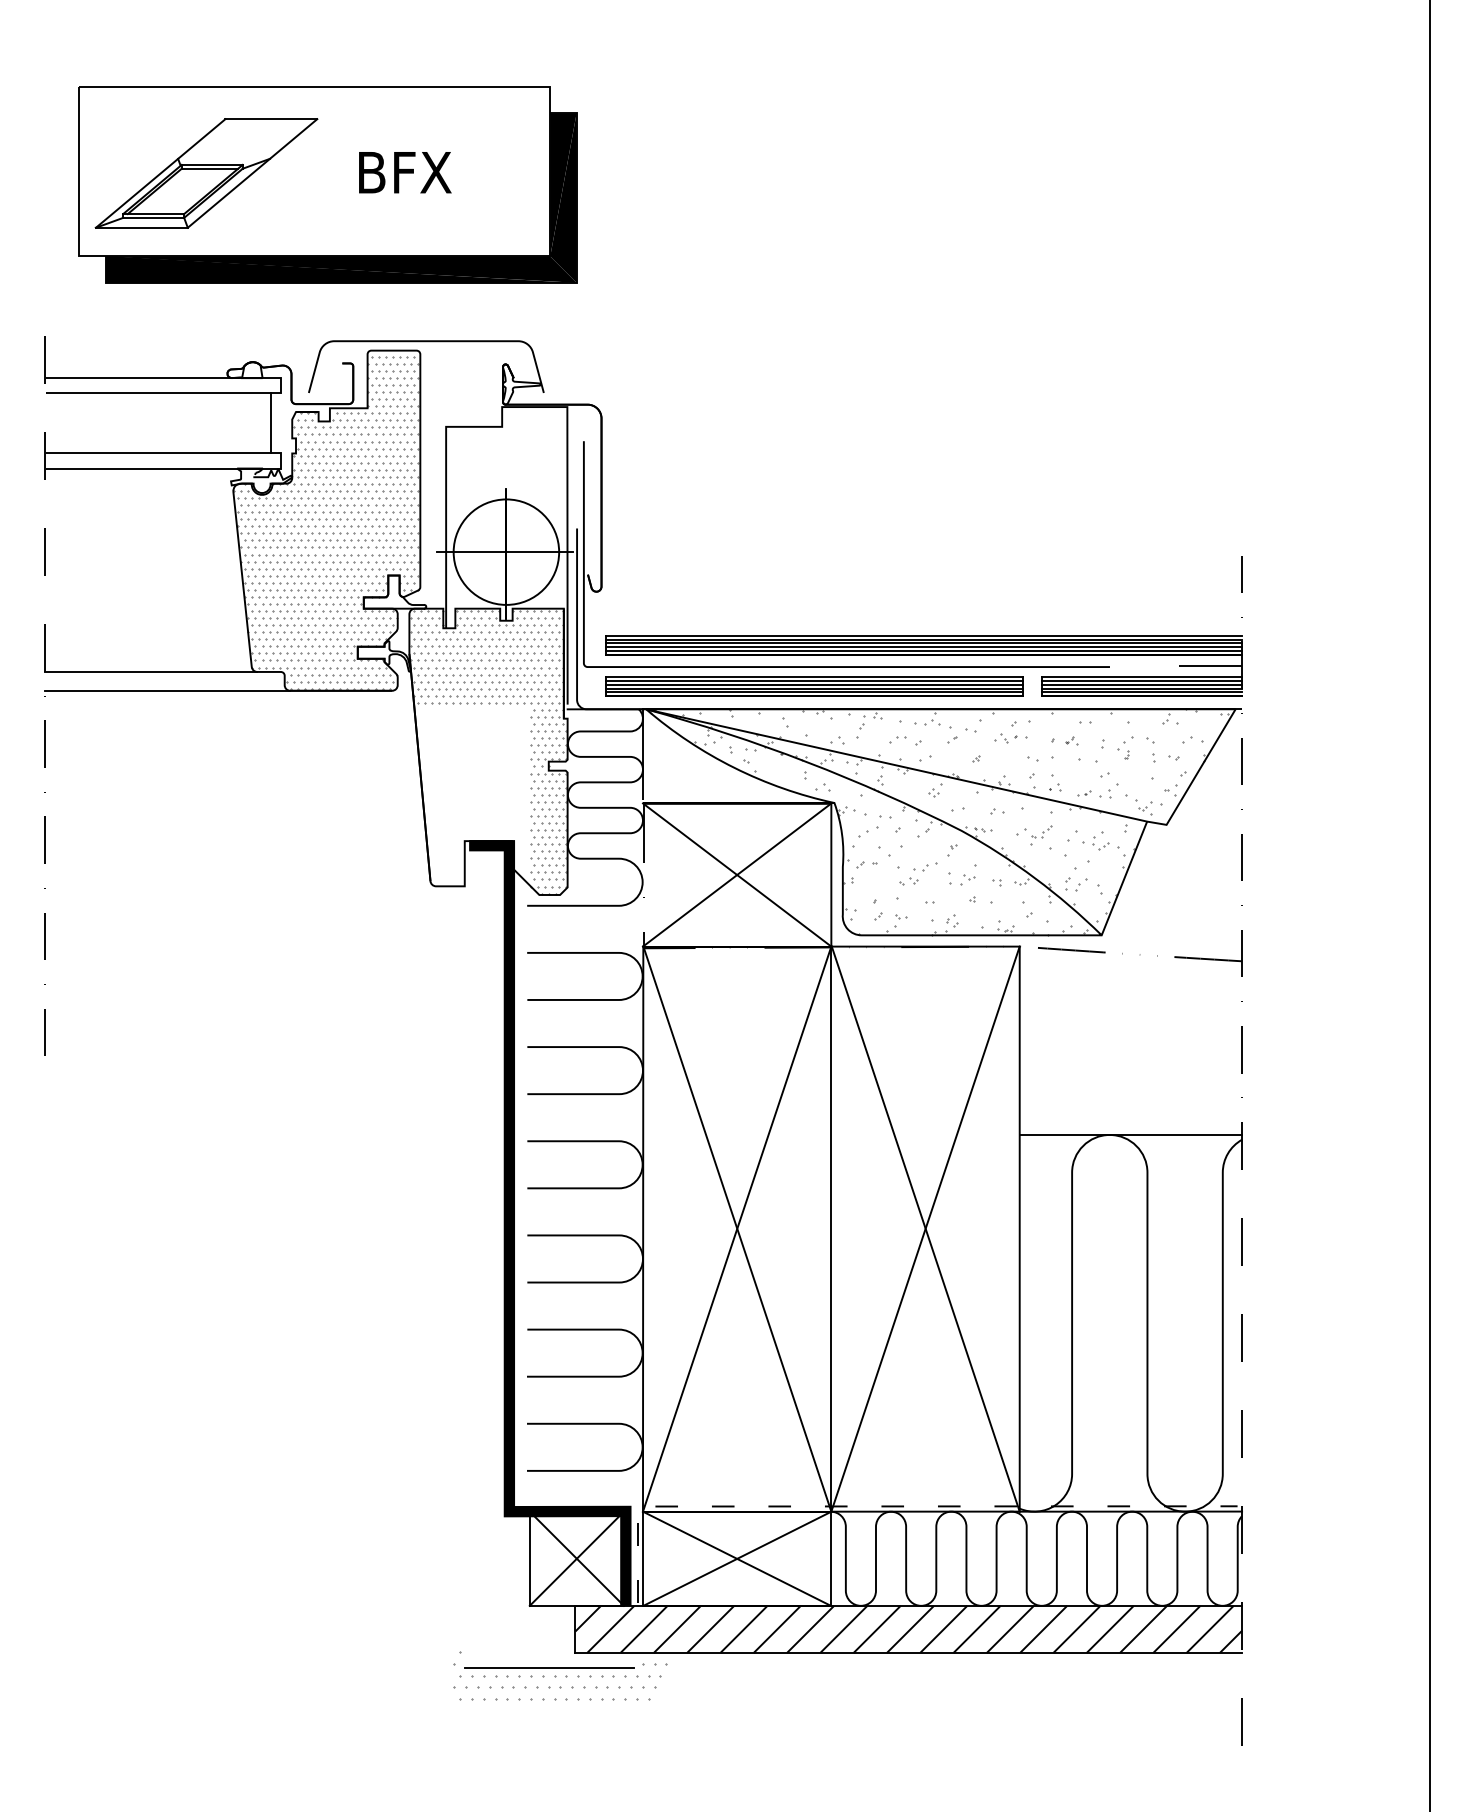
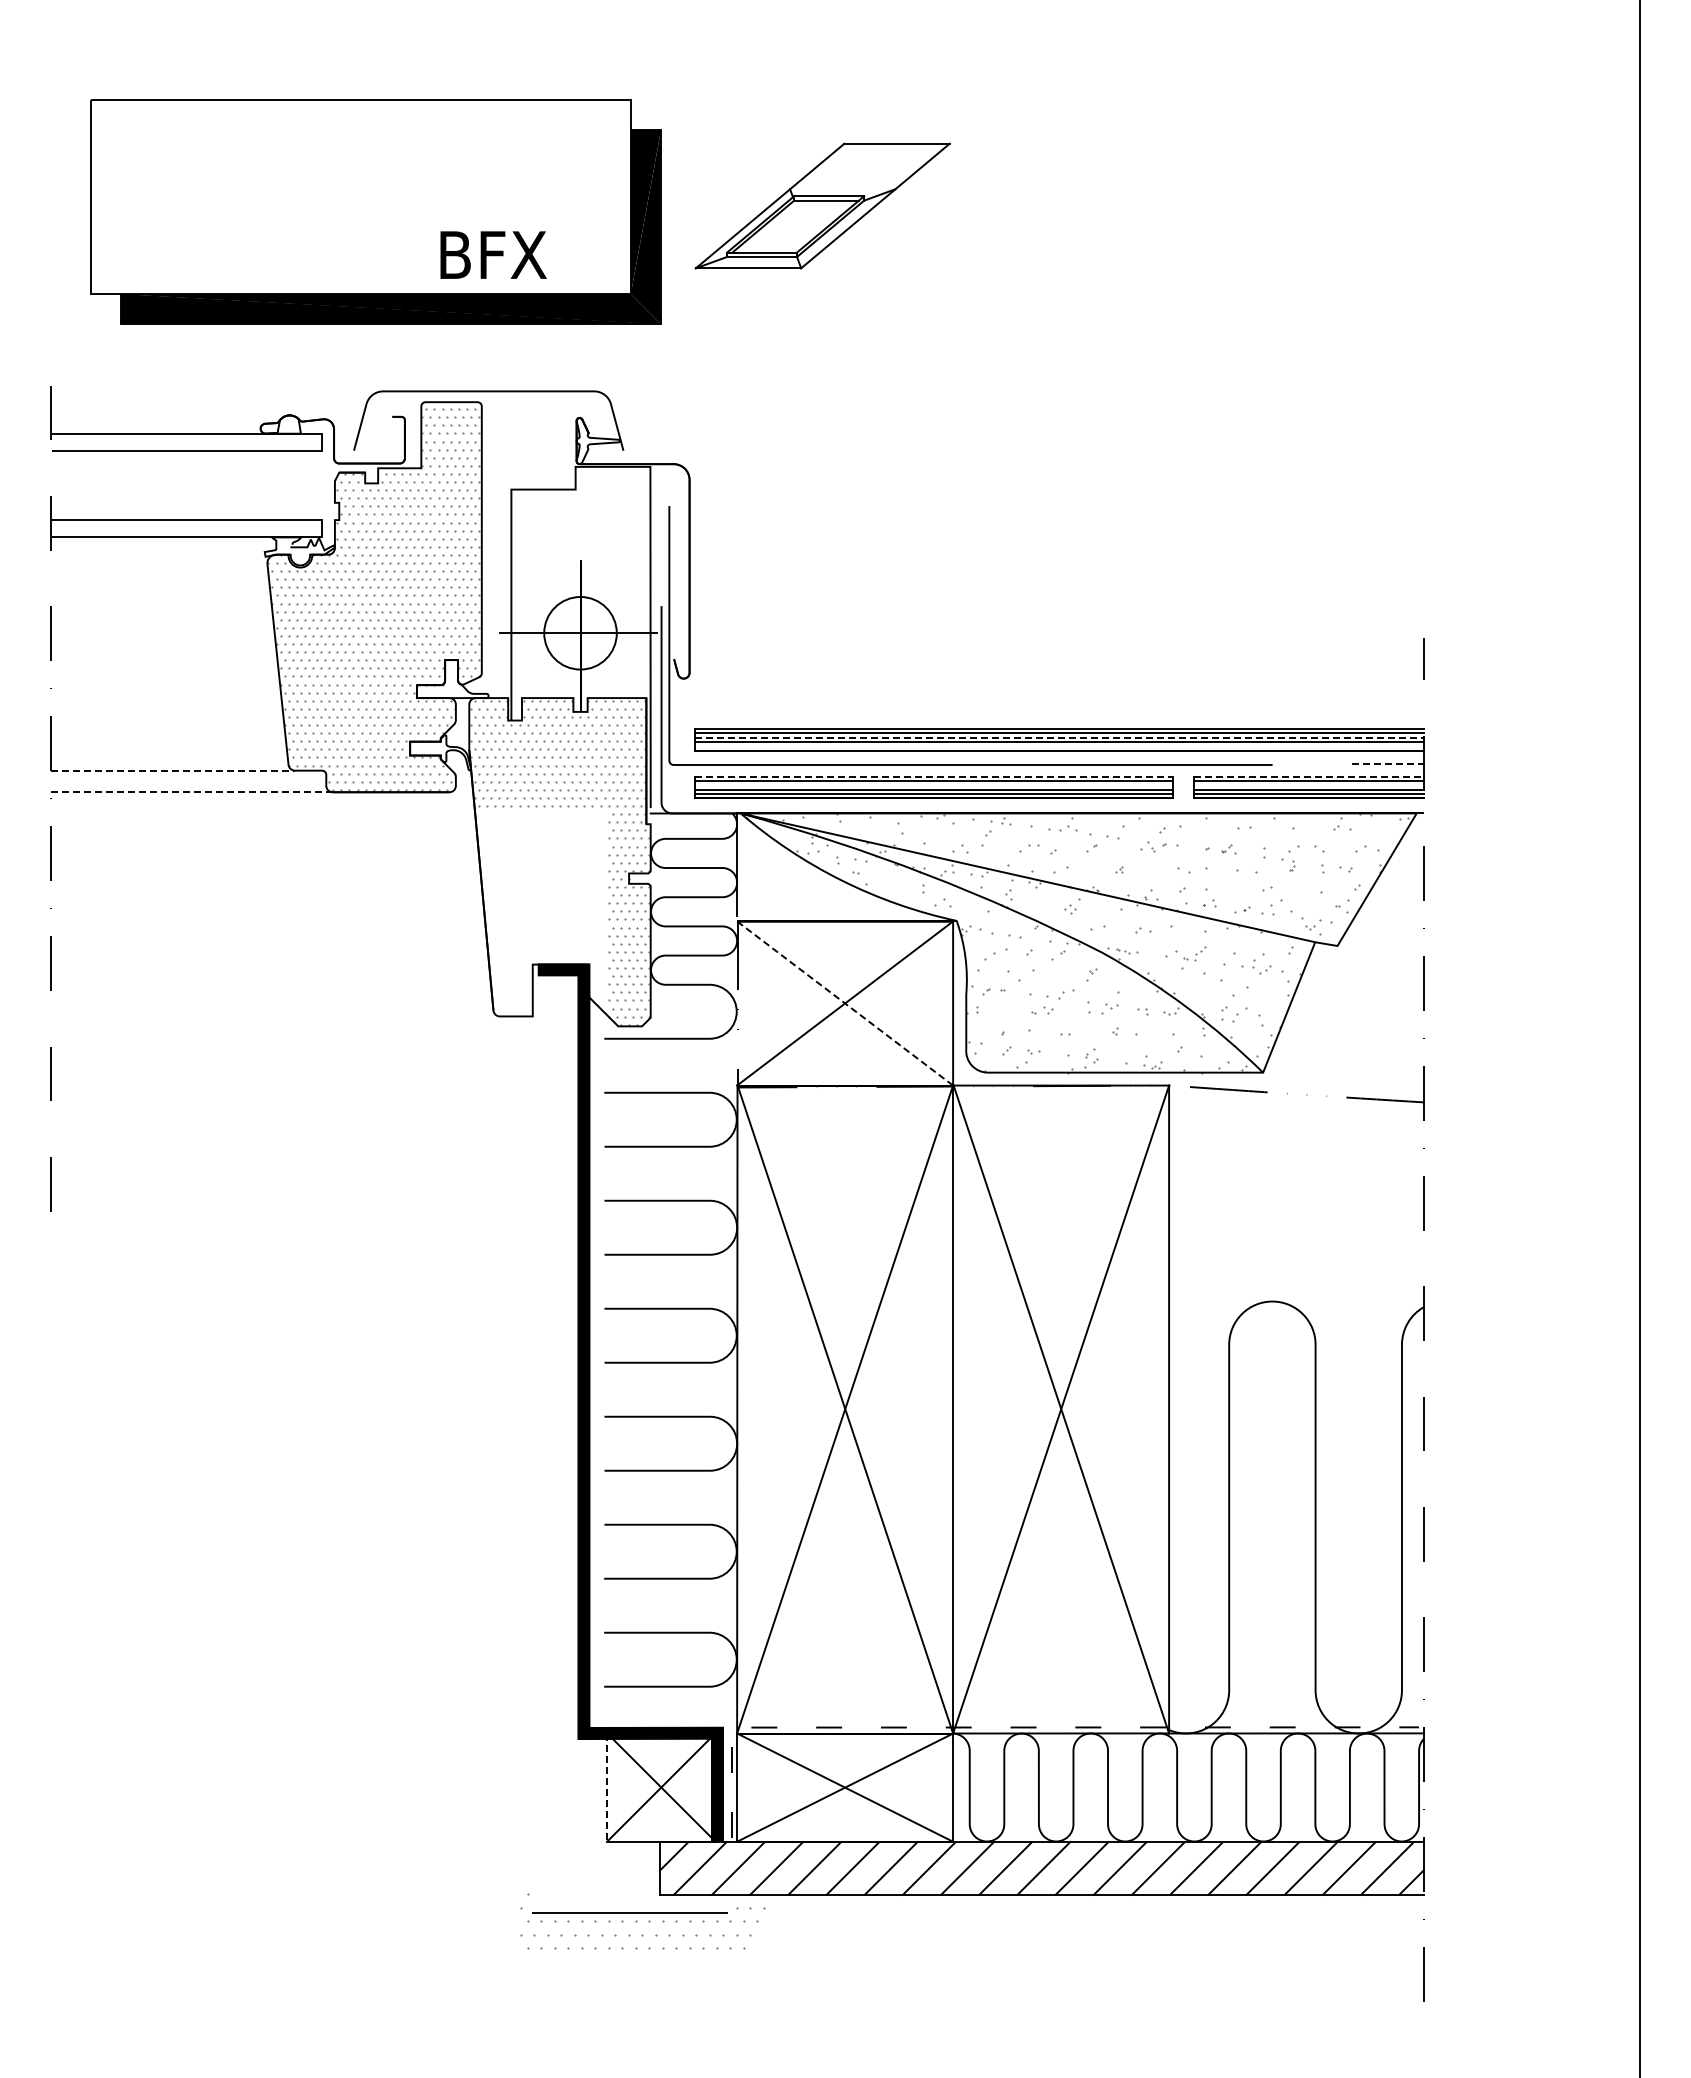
part: (206, 172) -> (822, 205), moved
text: (405, 172) -> (493, 254), moved
line: (271, 423) -> (311, 485), removed
circle: (506, 551) -> (580, 632), size x0.6
line: (924, 643) -> (1059, 737), solid -> dashed
line: (924, 650) -> (1059, 746), removed
line: (1211, 665) -> (1388, 763), solid -> dashed
line: (151, 671) -> (173, 770), solid -> dashed
line: (815, 677) -> (934, 776), solid -> dashed
line: (1142, 677) -> (1309, 776), solid -> dashed
line: (814, 684) -> (933, 785), removed
line: (1142, 684) -> (1309, 785), removed
line: (167, 691) -> (191, 792), solid -> dashed
line: (737, 875) -> (845, 1003), solid -> dashed
line: (1130, 1134) -> (1296, 1301), removed
line: (529, 1558) -> (607, 1787), solid -> dashed

